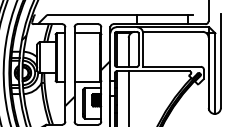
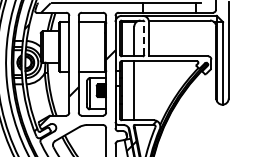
line: (138, 48) -> (144, 37), solid -> dashed

